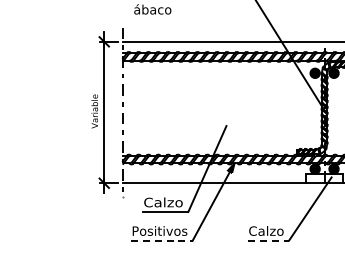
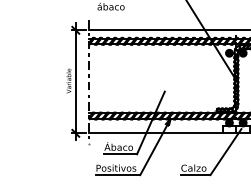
text: (162, 201) -> (118, 146), Calzo -> Ábaco
line: (162, 240) -> (118, 175), dashed -> solid
line: (269, 240) -> (196, 175), dashed -> solid

